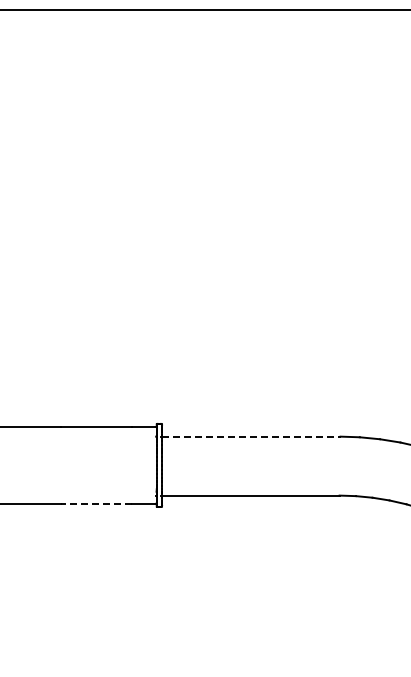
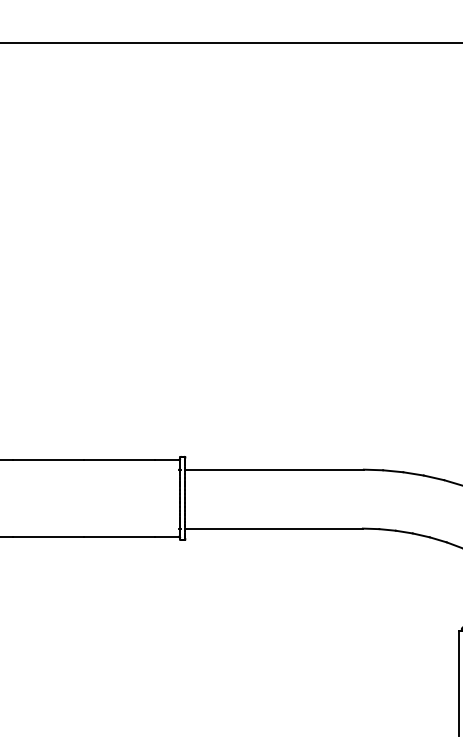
line: (252, 436) -> (275, 469), dashed -> solid
line: (95, 503) -> (118, 536), dashed -> solid

